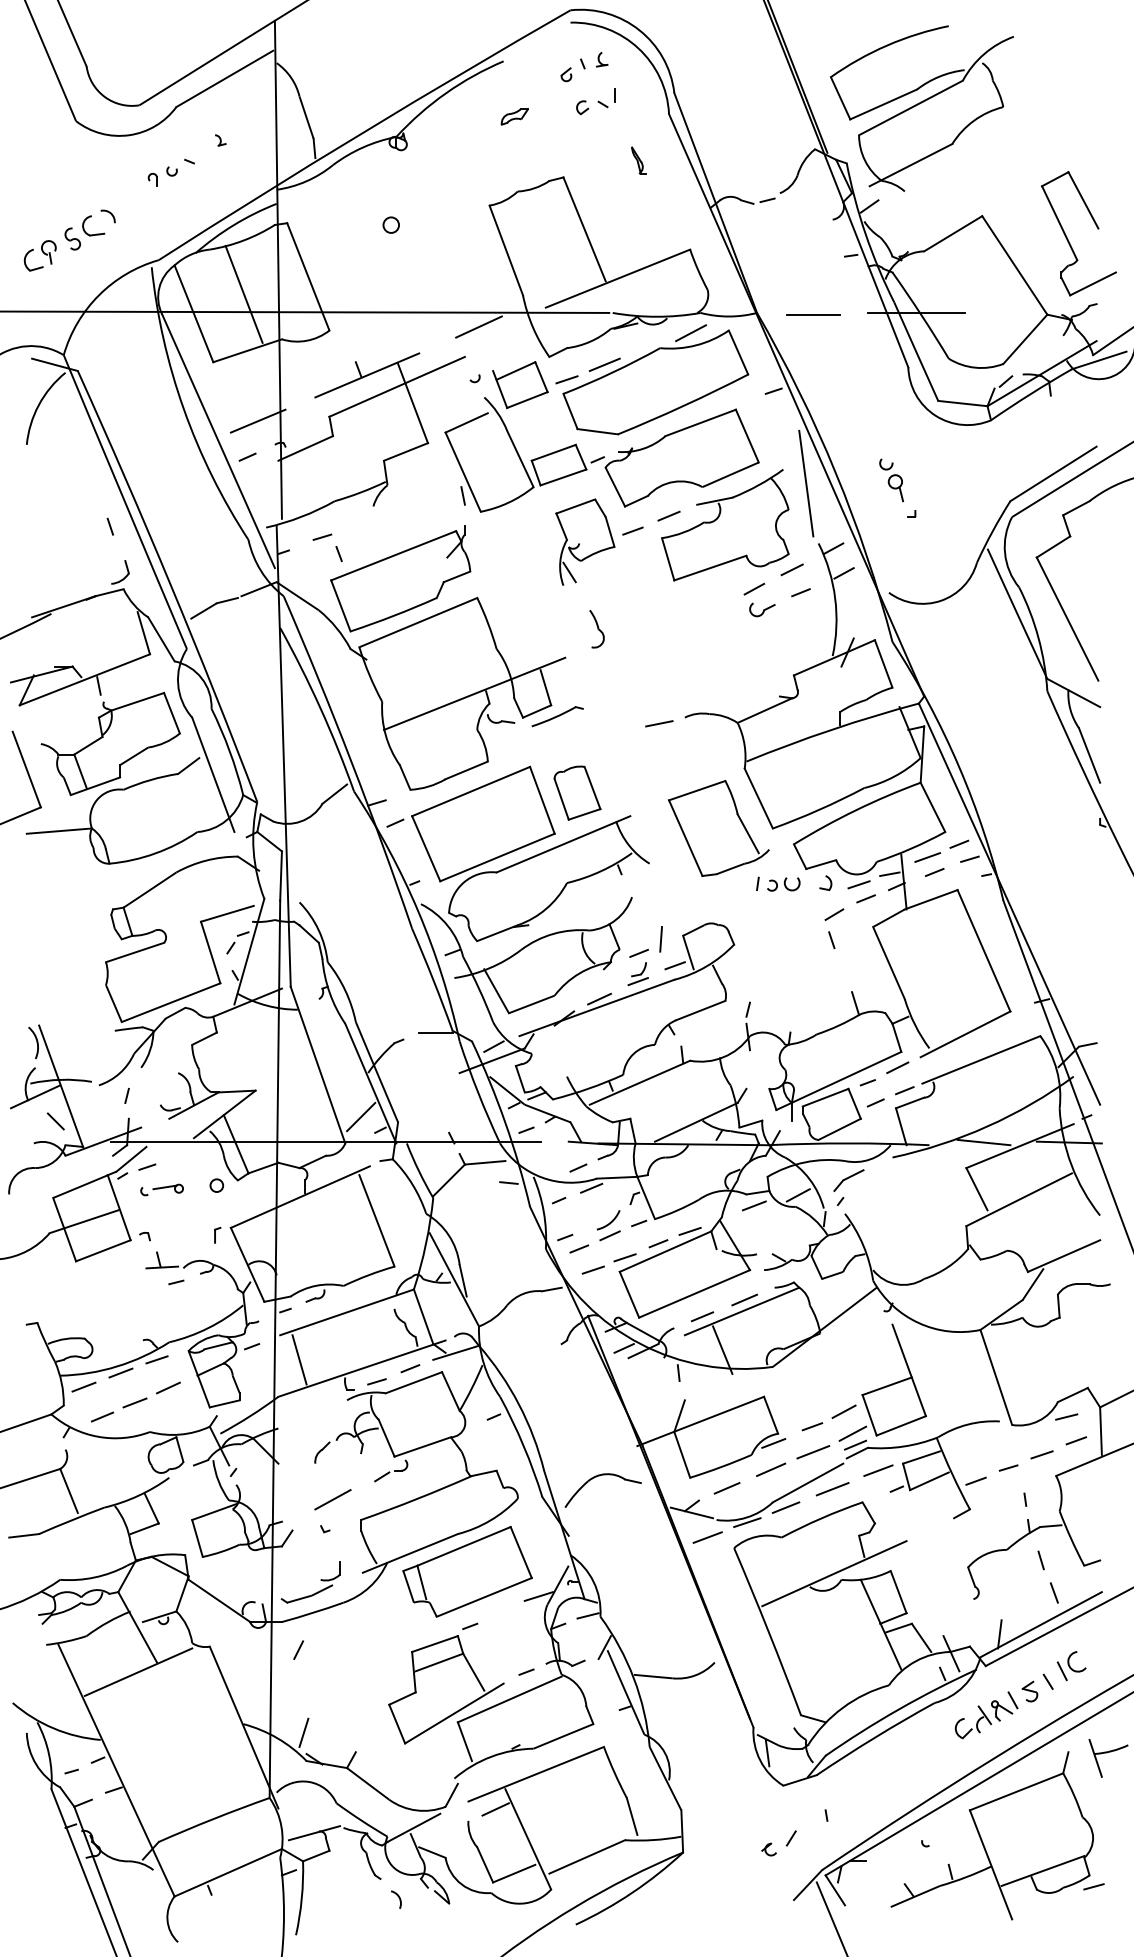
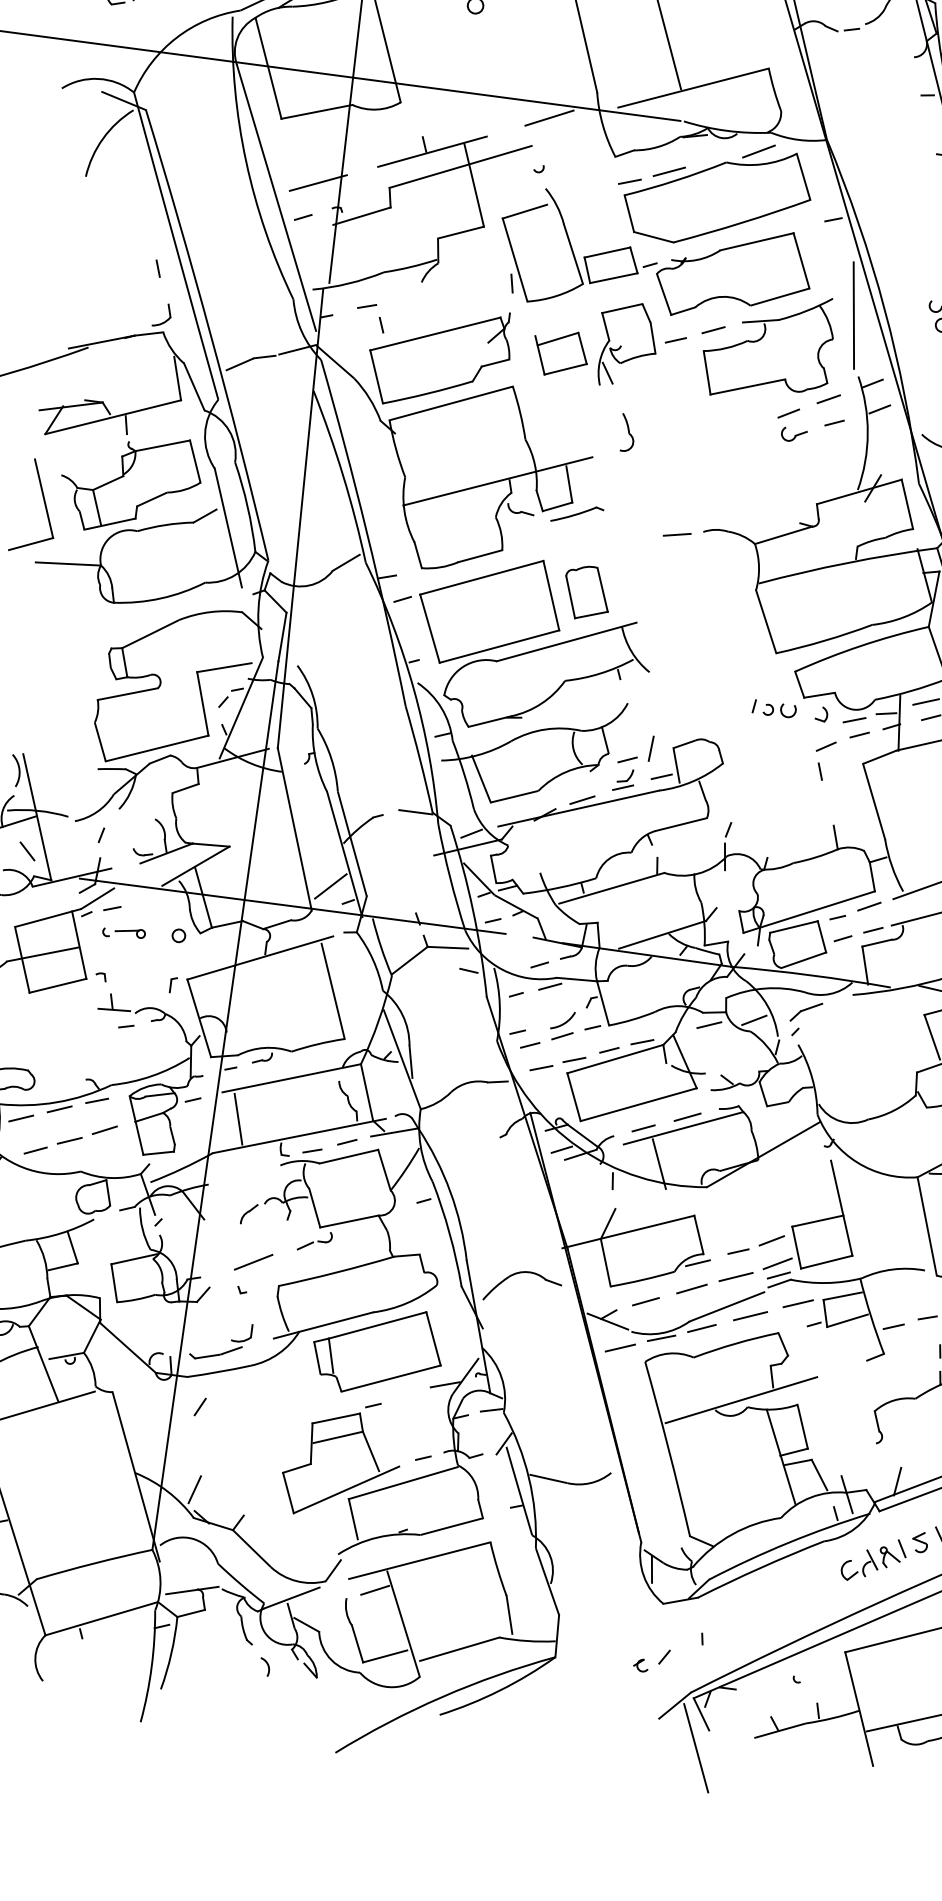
line: (243, 294) -> (320, 55), removed
line: (812, 314) -> (881, 148), removed
part: (520, 384) -> (560, 353), moved
part: (738, 818) -> (743, 638), removed

